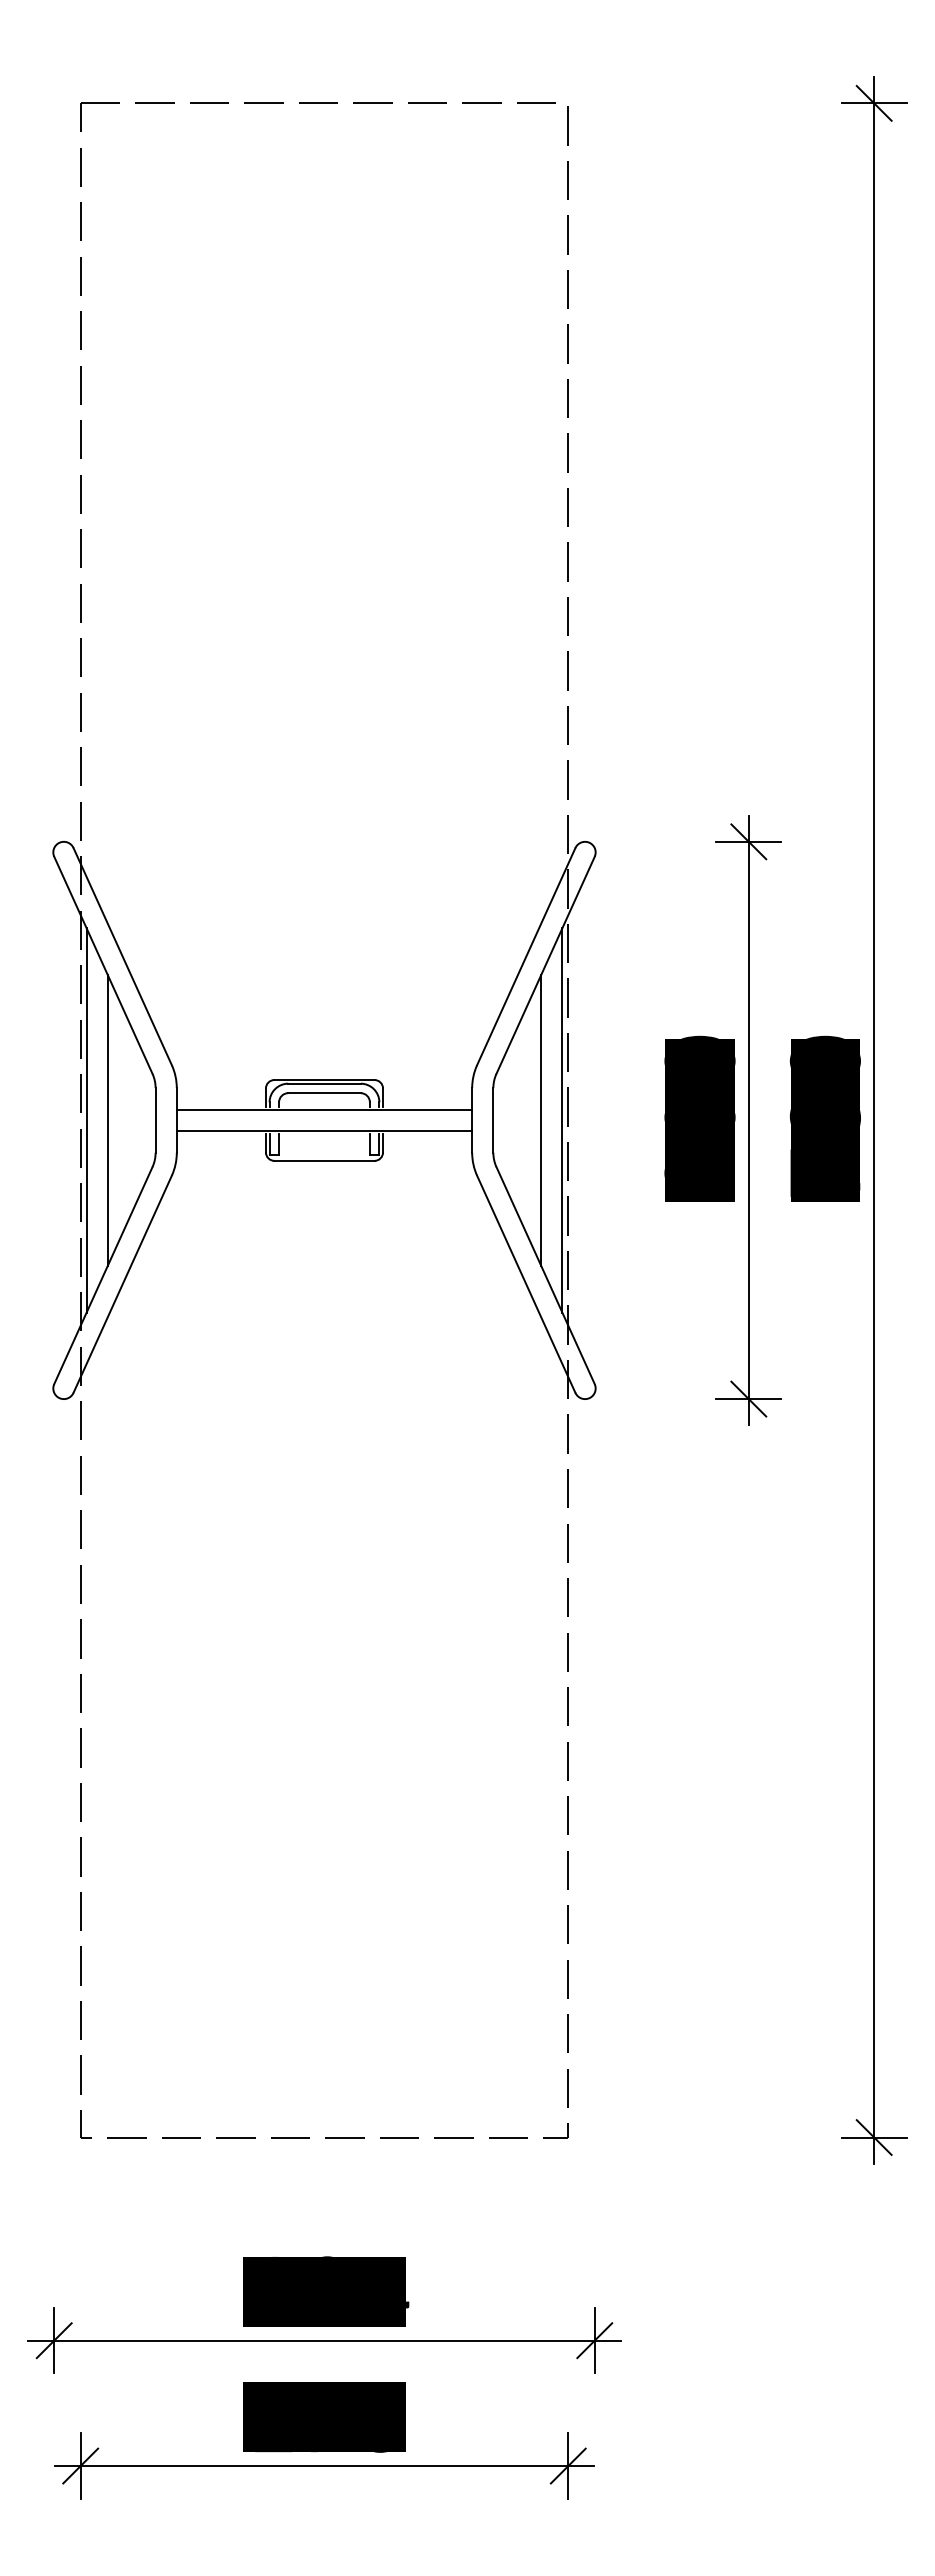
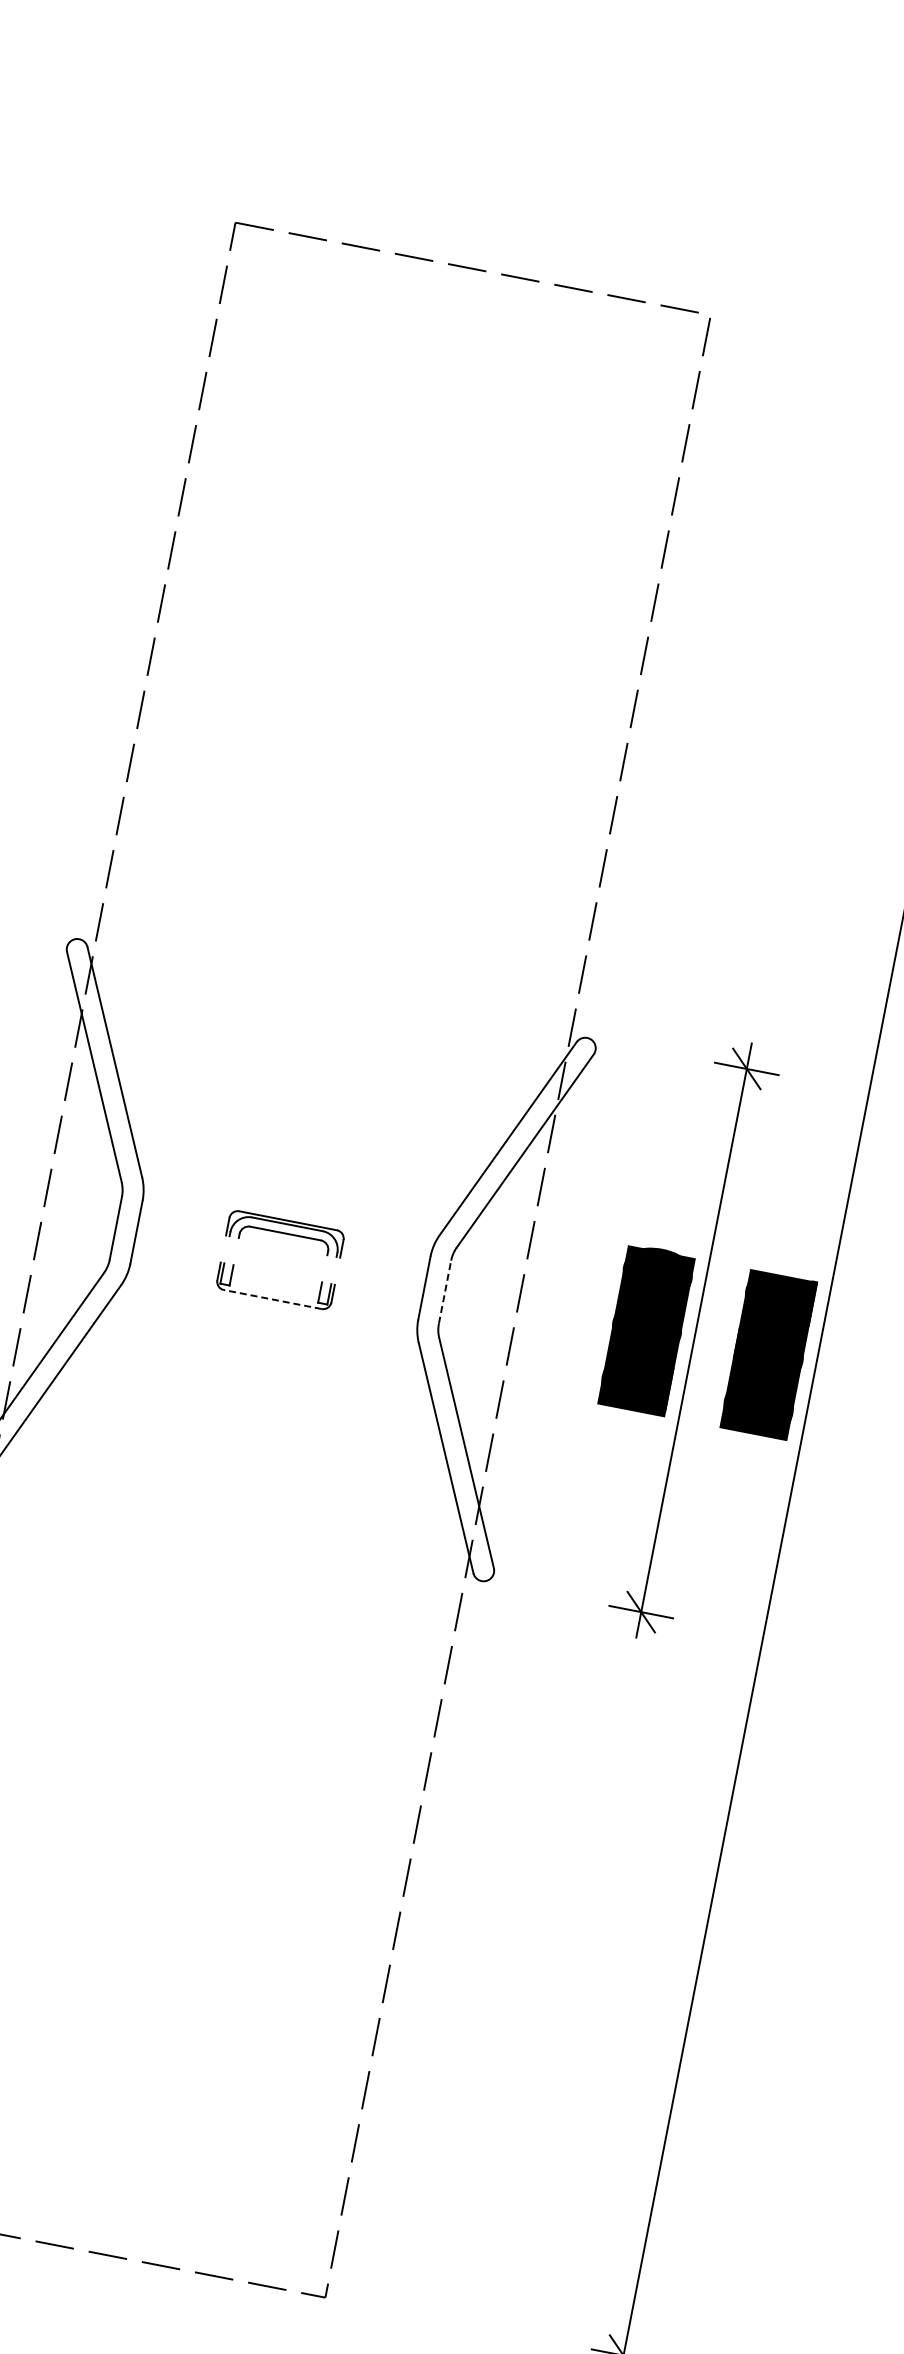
line: (324, 1109) -> (282, 1249), removed
text: (824, 1115) -> (768, 1350), 730 -> 852
line: (493, 1119) -> (445, 1291), solid -> dashed
line: (86, 1120) -> (48, 1215), removed
line: (107, 1120) -> (68, 1219), removed
line: (541, 1120) -> (491, 1301), removed
line: (562, 1120) -> (512, 1305), removed
line: (324, 1131) -> (278, 1270), removed
line: (324, 1160) -> (272, 1299), solid -> dashed

